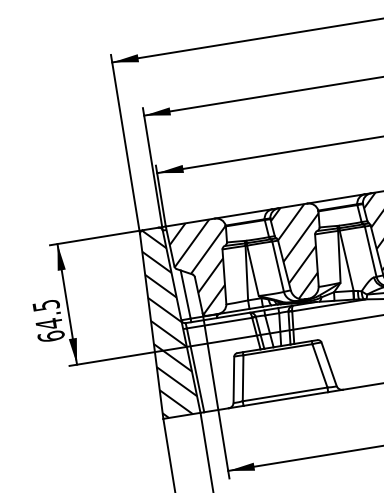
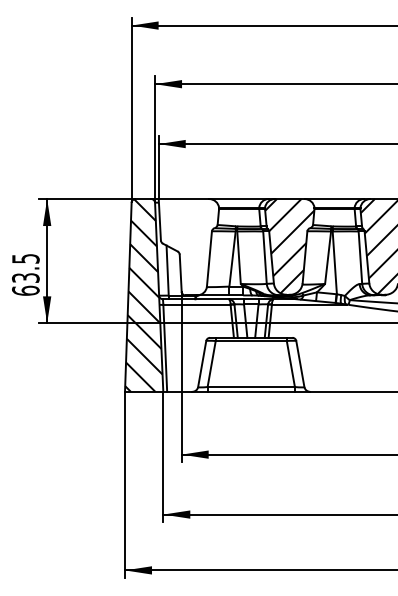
hatch: (203, 267) -> (189, 246), removed
text: (48, 323) -> (25, 277), 64.5 -> 63.5

